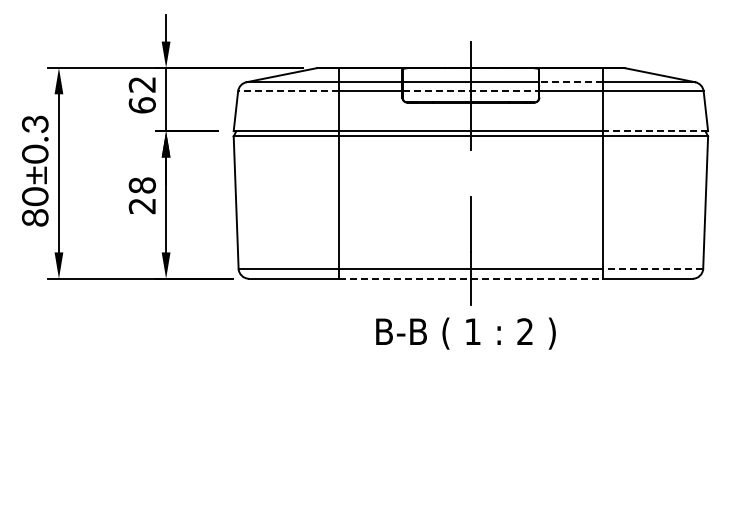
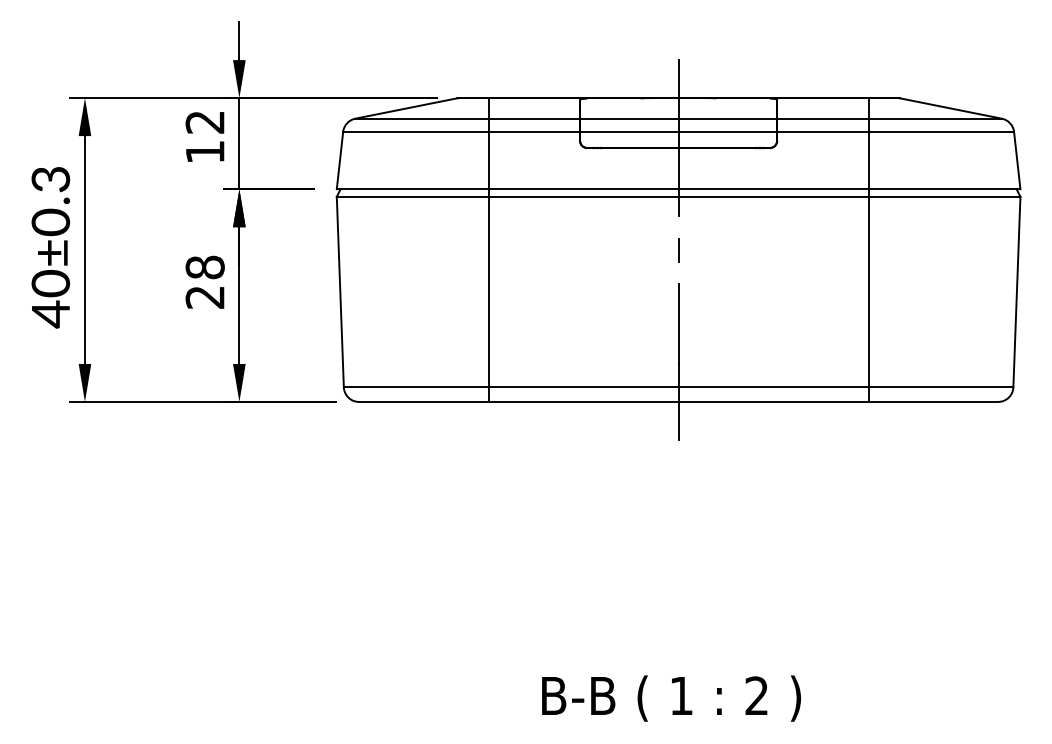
line: (571, 82) -> (823, 119), dashed -> solid
line: (288, 91) -> (415, 132), dashed -> solid
line: (471, 91) -> (679, 132), dashed -> solid
text: (141, 105) -> (203, 152), 62 -> 12
line: (655, 131) -> (944, 189), dashed -> solid
line: (470, 173) -> (678, 250), added
text: (35, 217) -> (51, 313), 80±0.3 -> 40±0.3
line: (652, 268) -> (940, 387), dashed -> solid
line: (470, 278) -> (678, 401), dashed -> solid
text: (465, 333) -> (670, 698), moved

